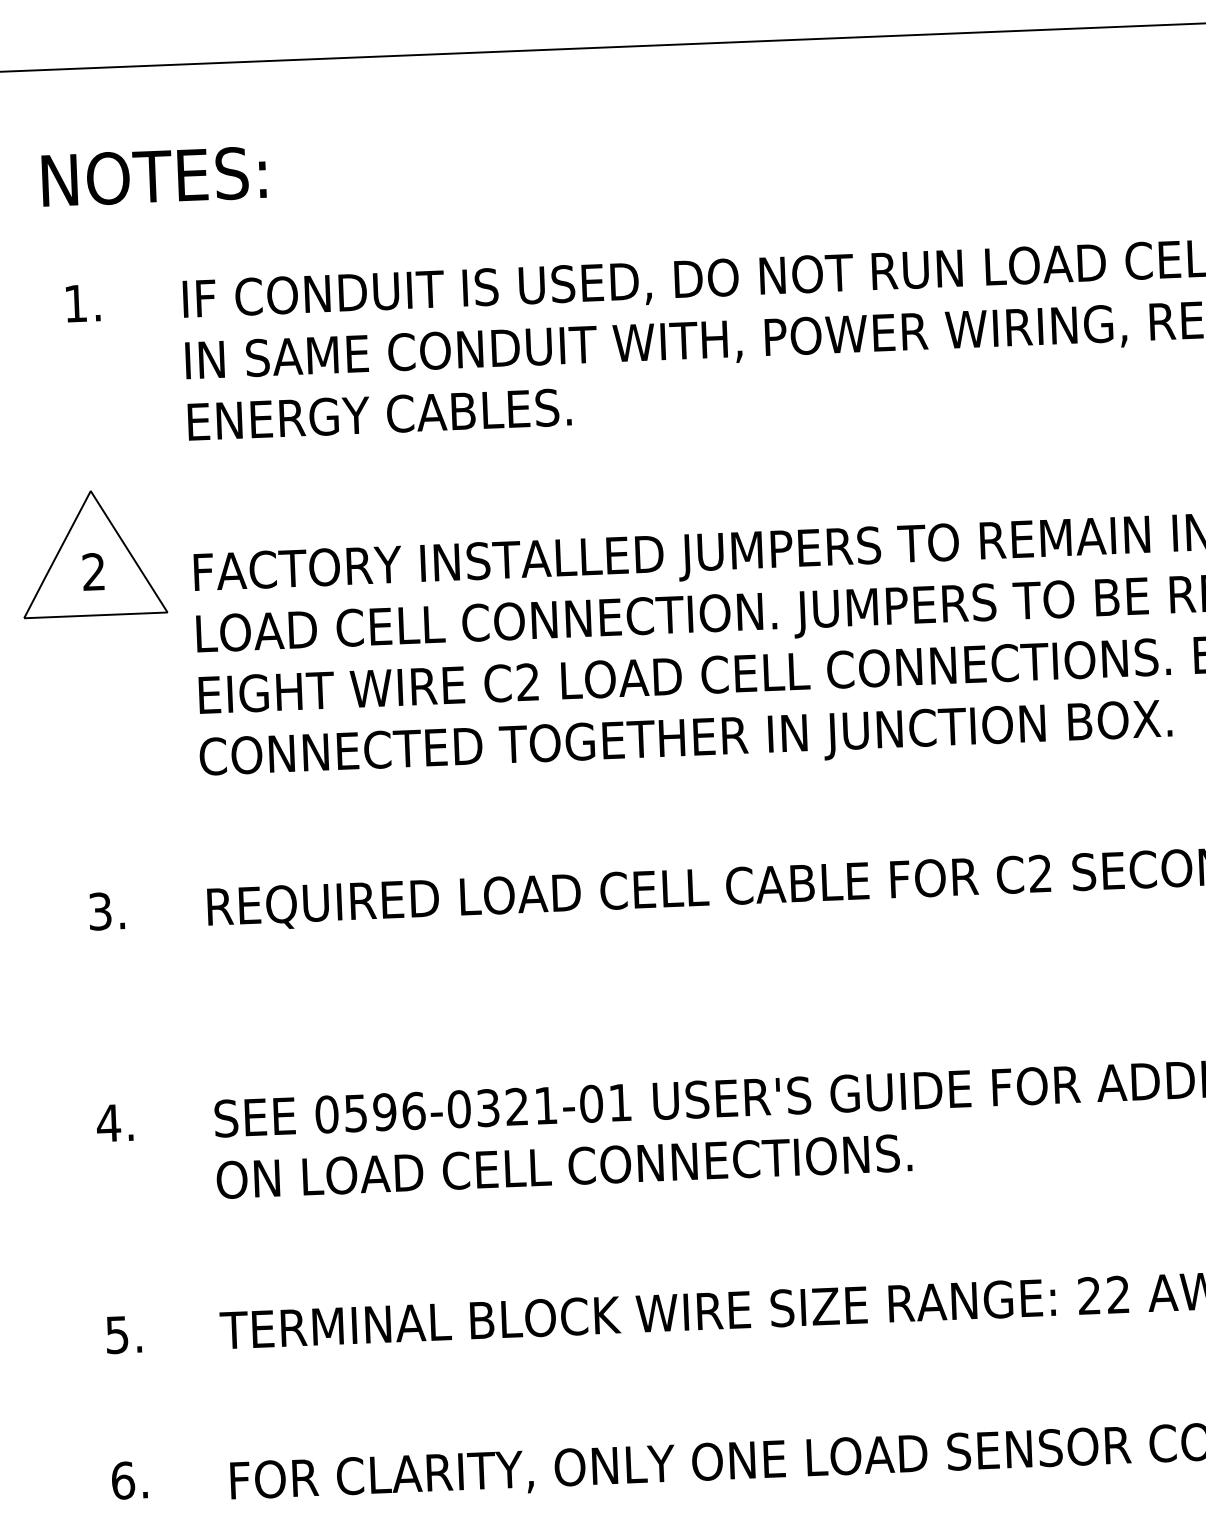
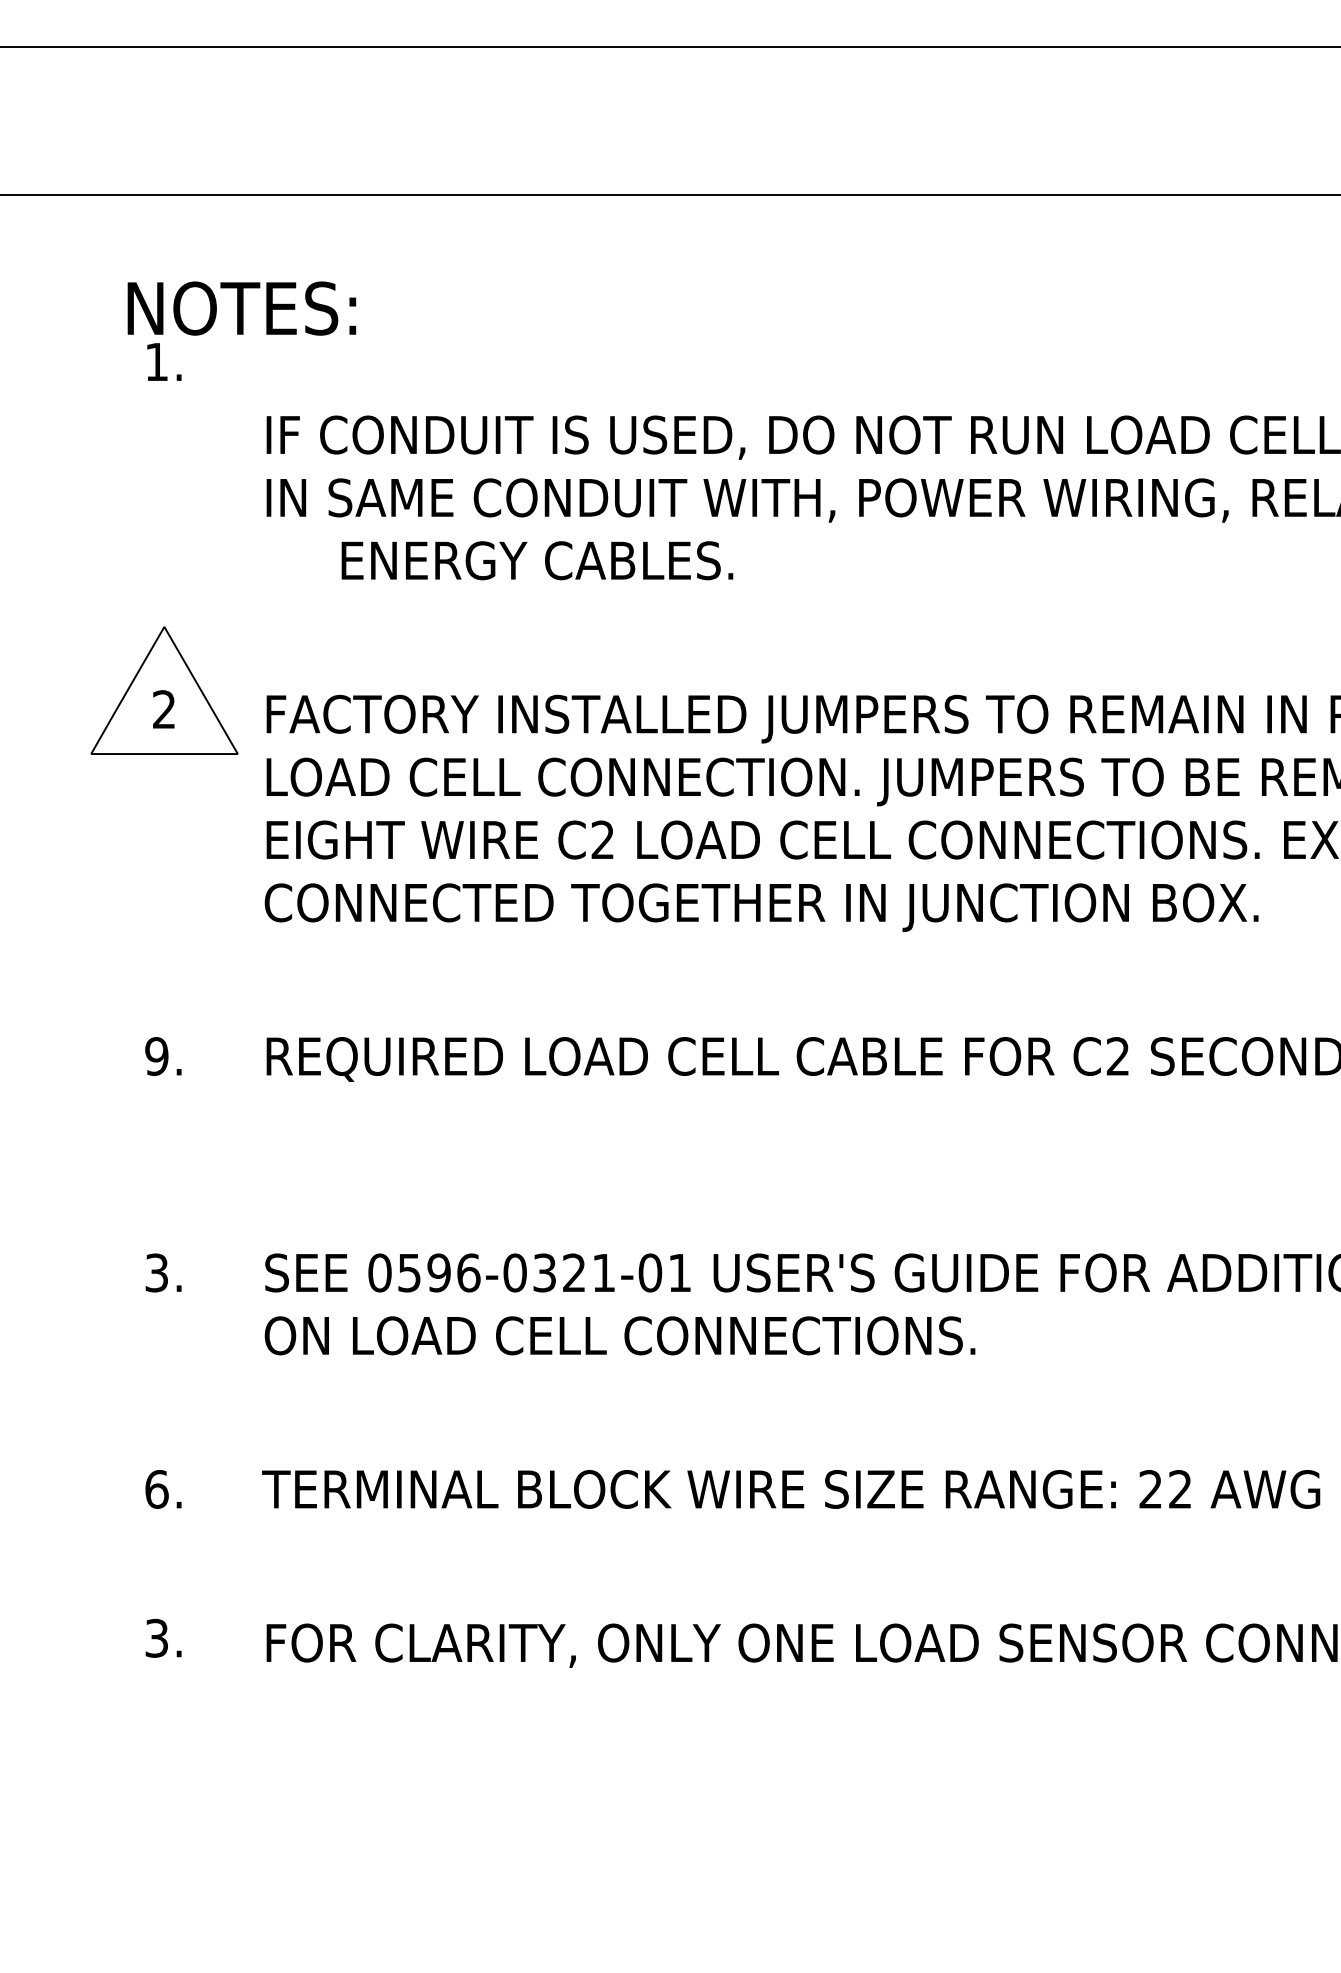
text: (83, 302) -> (164, 361), moved
text: (379, 414) -> (537, 560), moved
text: (99, 911) -> (156, 1056), 3. -> 9.
text: (108, 1122) -> (156, 1272), 4. -> 3.
text: (116, 1335) -> (156, 1489), 5. -> 6.
text: (122, 1479) -> (156, 1637), 6. -> 3.

